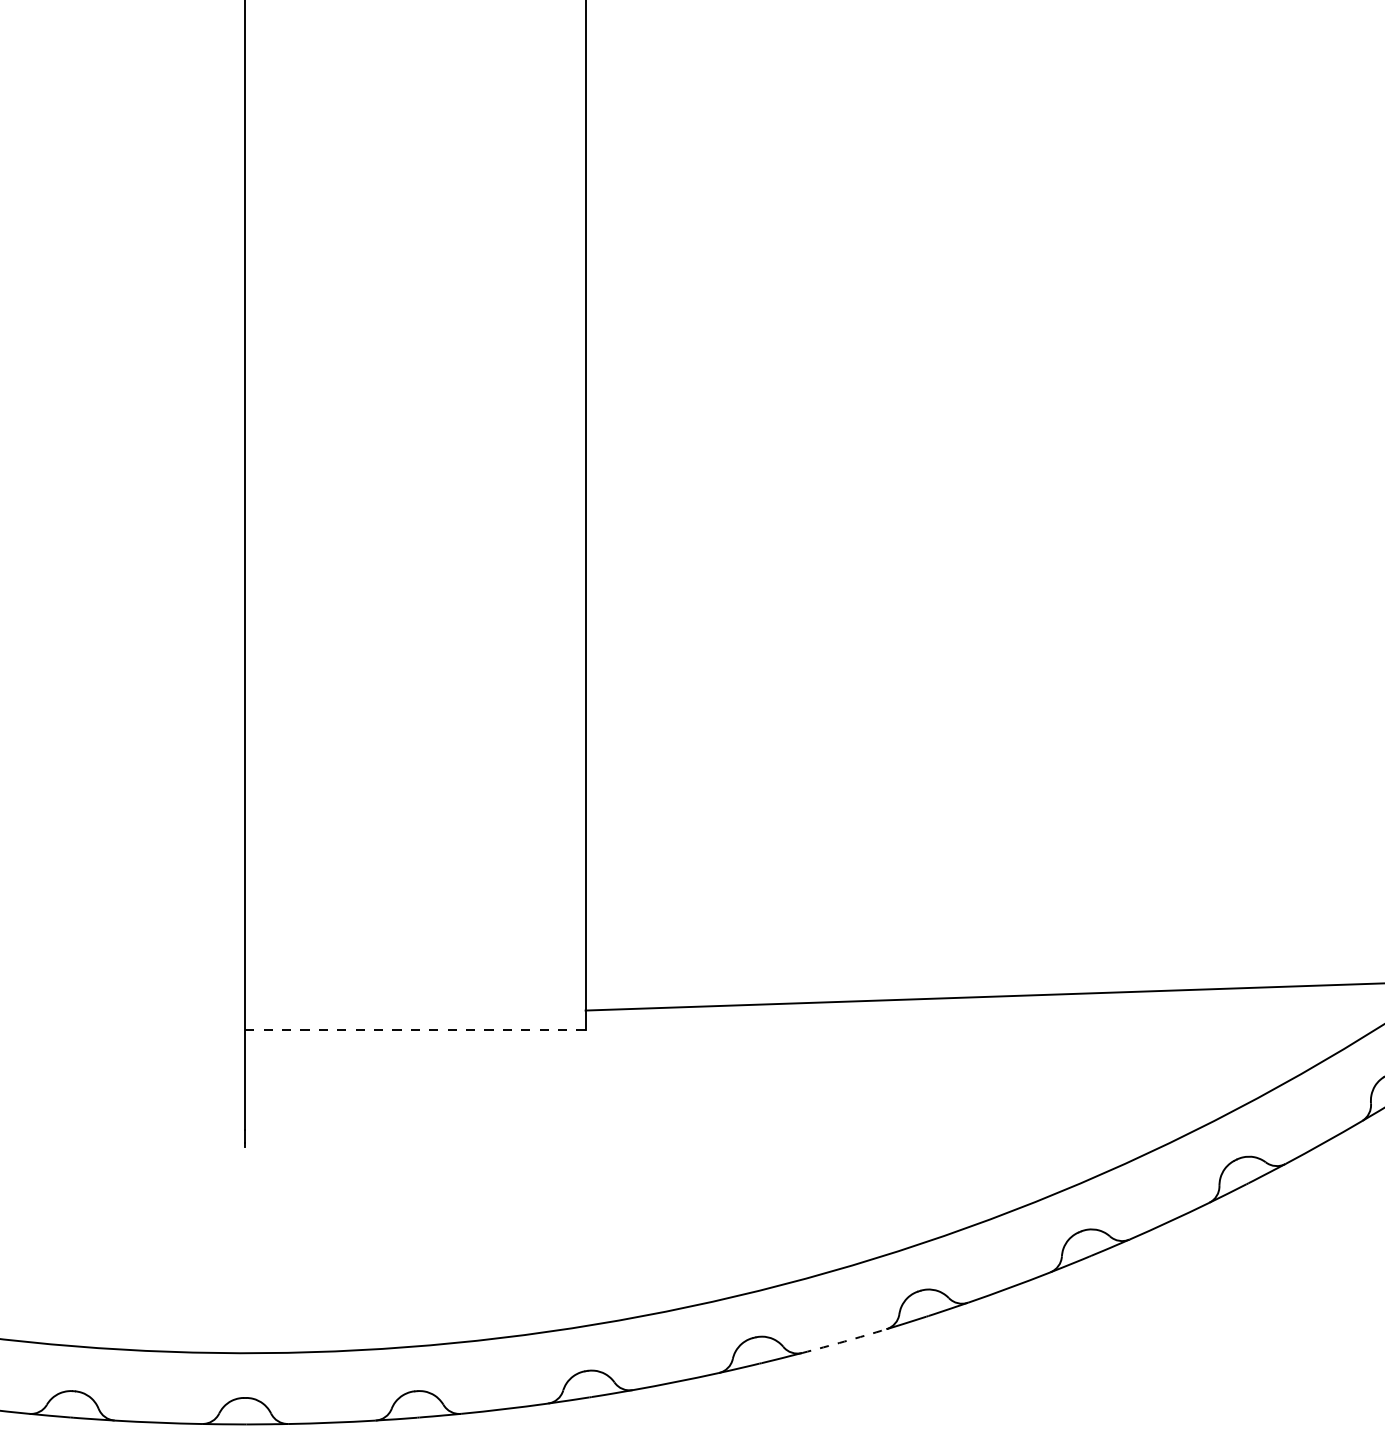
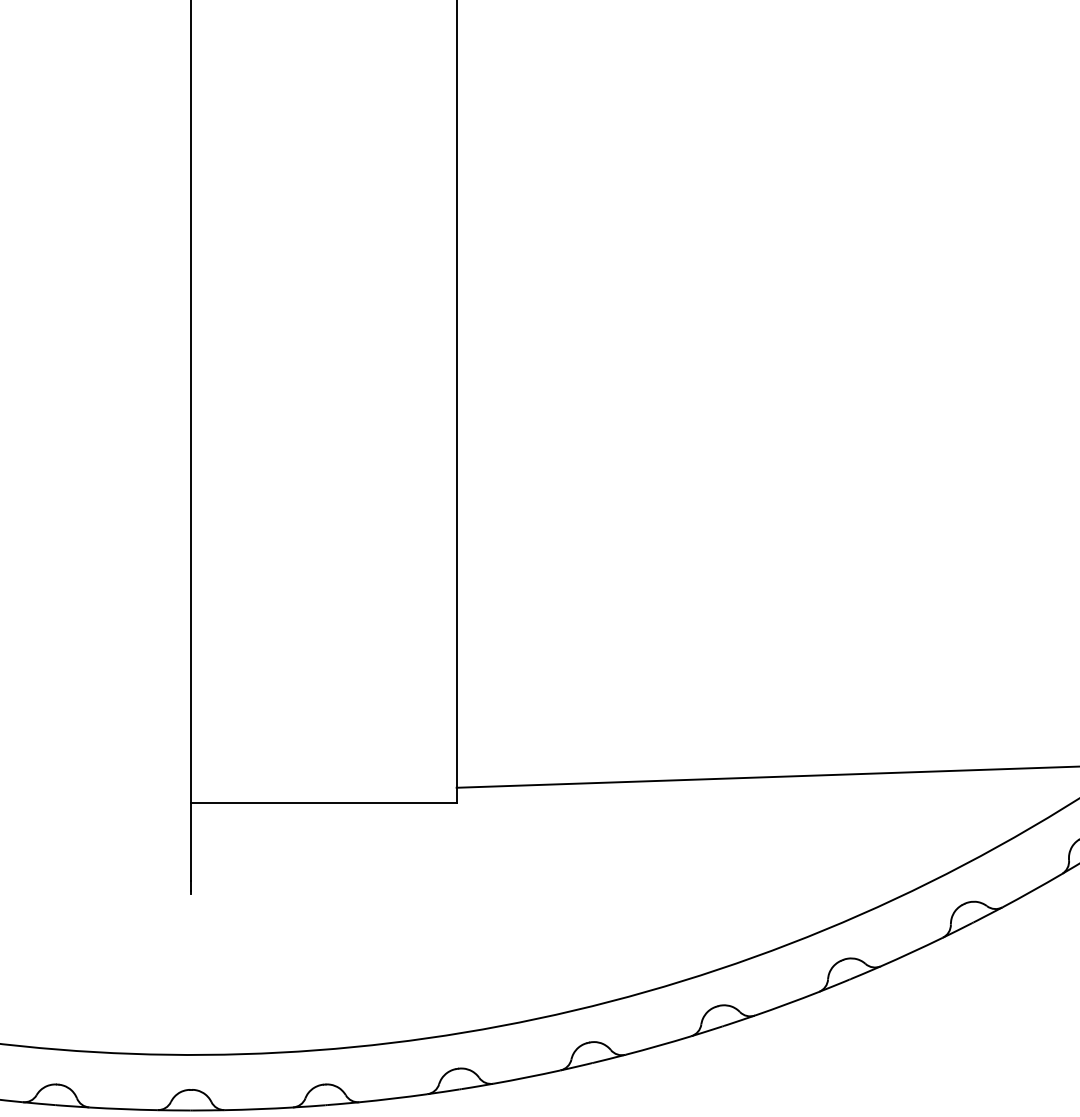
line: (414, 1029) -> (323, 802), dashed -> solid
arc: (844, 1341) -> (658, 1045), dashed -> solid

